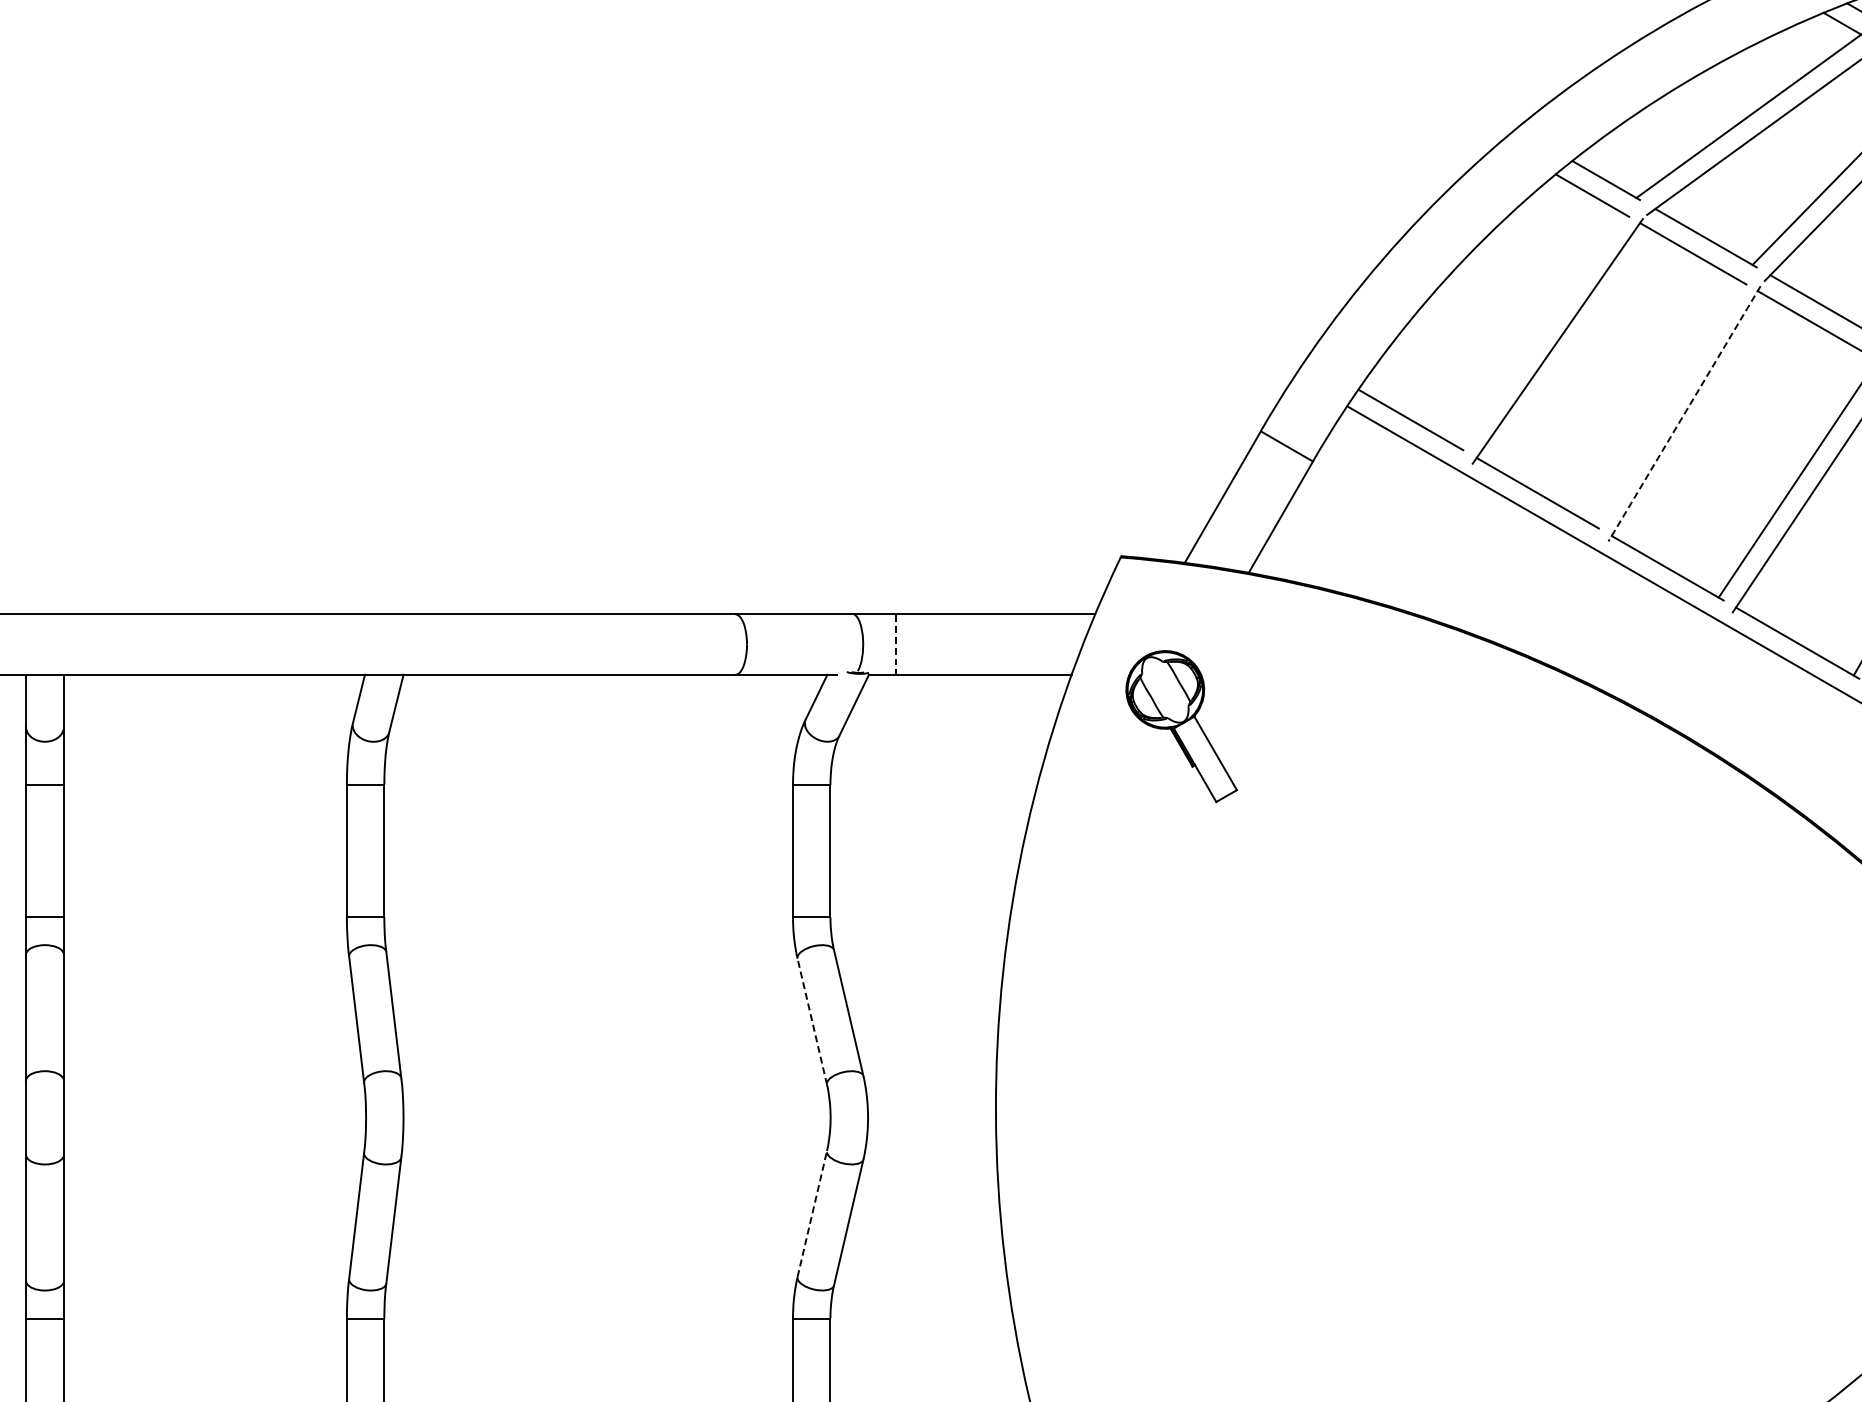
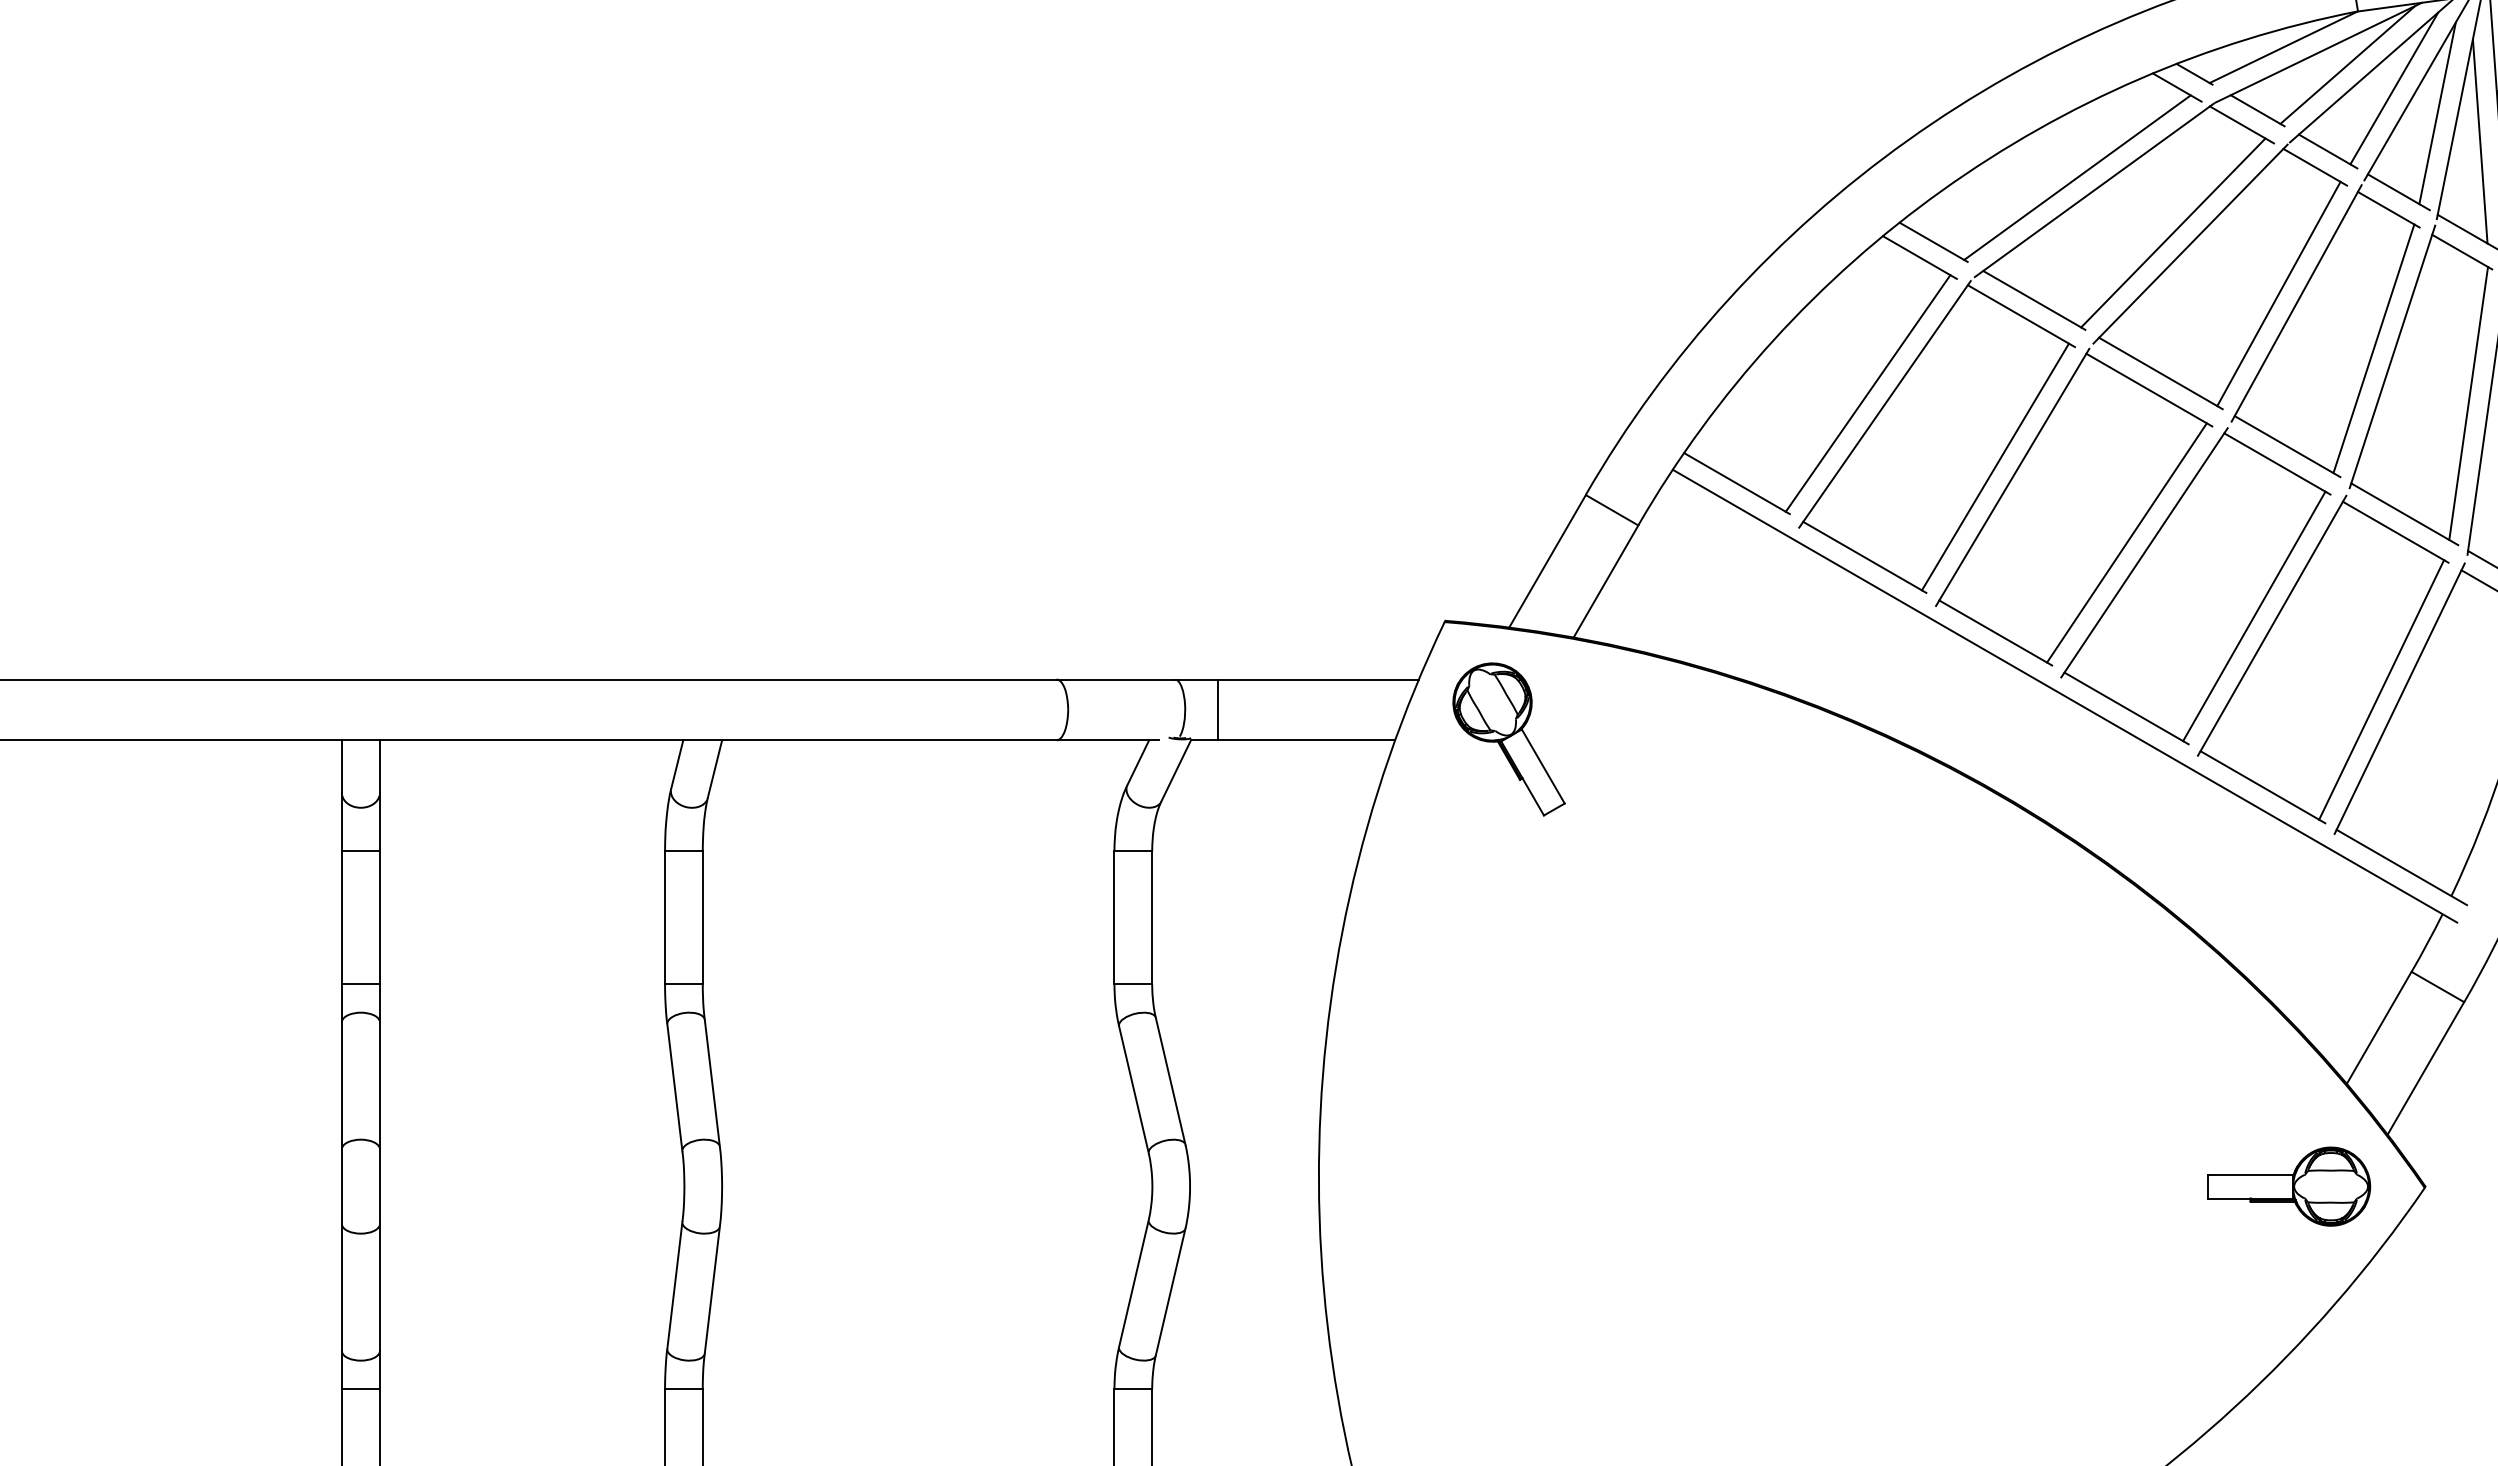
line: (1540, 330) -> (1867, 393), added
line: (1666, 403) -> (1994, 466), added
line: (1684, 413) -> (2012, 477), dashed -> solid
line: (895, 644) -> (1217, 709), dashed -> solid
part: (1181, 726) -> (1508, 739), moved
line: (811, 1021) -> (1133, 1089), dashed -> solid
line: (812, 1213) -> (1134, 1283), dashed -> solid

